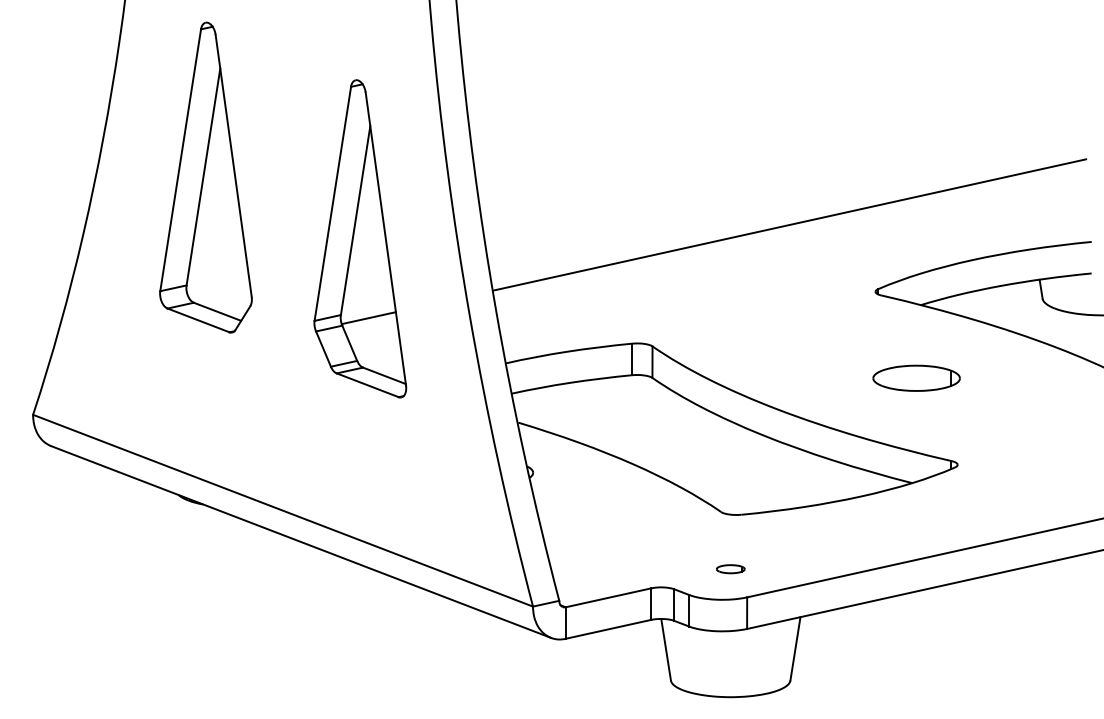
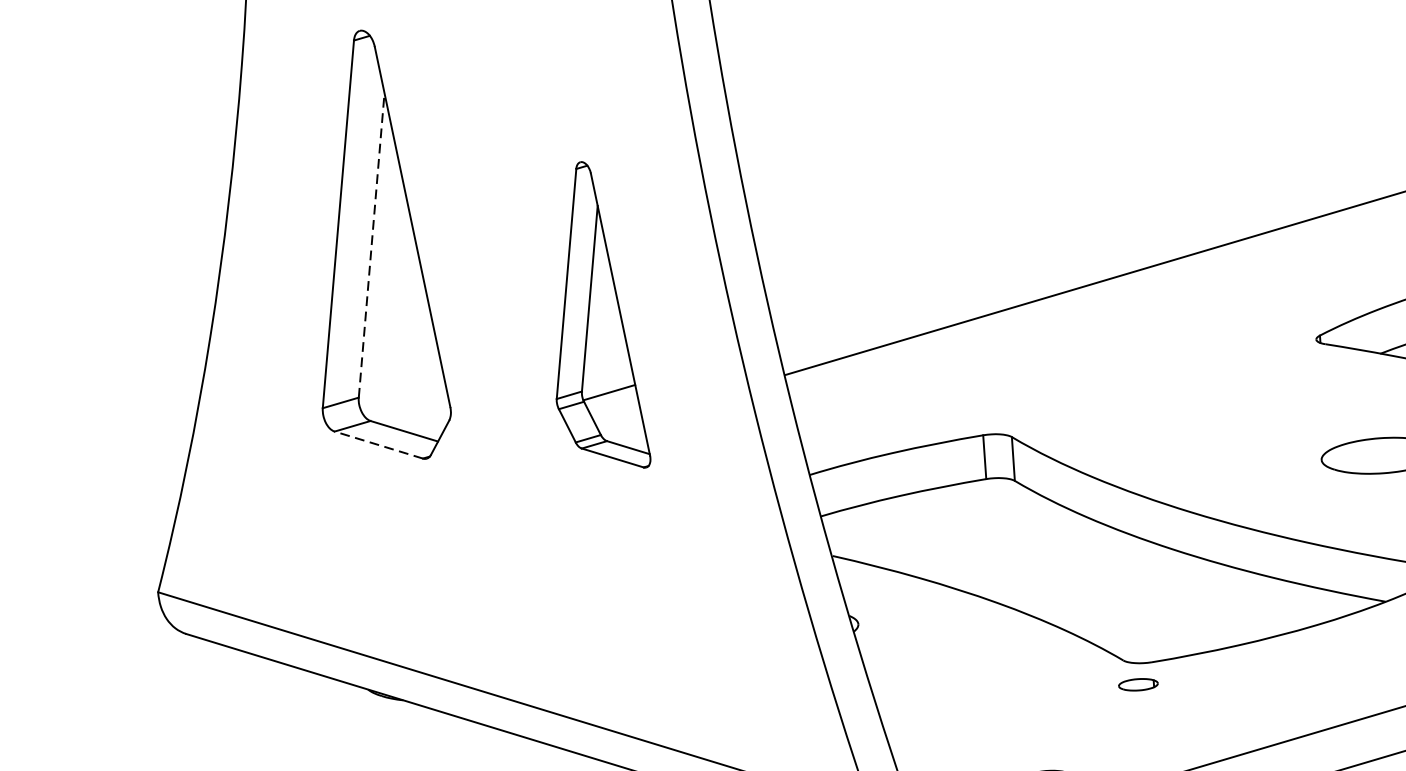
line: (203, 177) -> (371, 246), solid -> dashed
part: (360, 238) -> (595, 315), size x0.7
line: (198, 320) -> (378, 445), solid -> dashed
part: (730, 569) -> (1138, 685), moved

